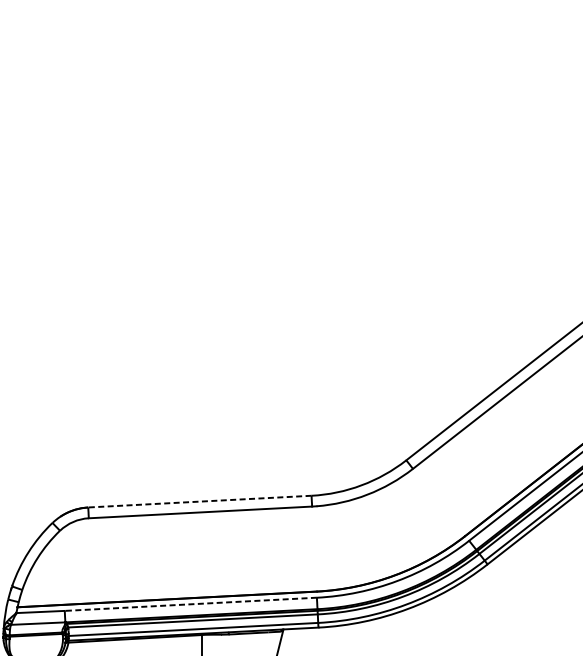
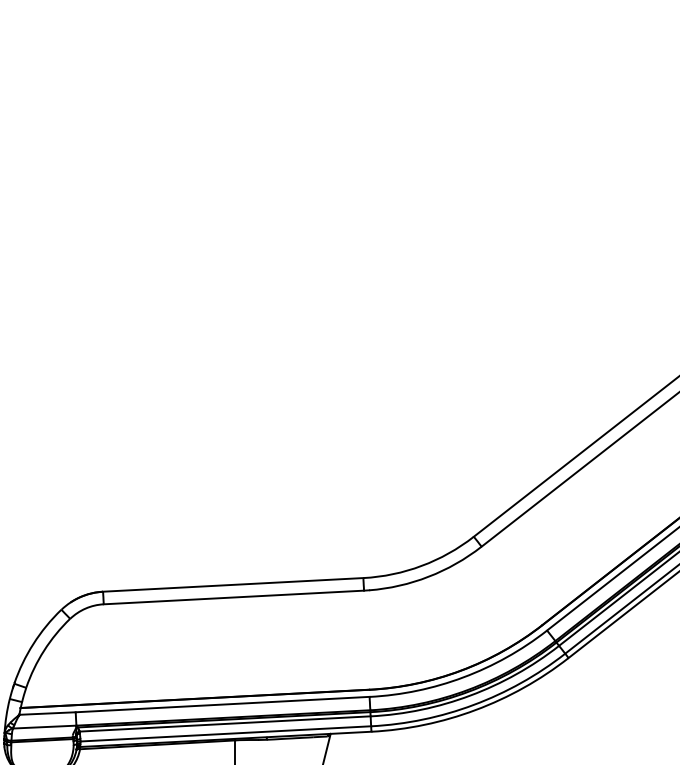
line: (199, 501) -> (232, 584), dashed -> solid
line: (190, 604) -> (222, 704), dashed -> solid

